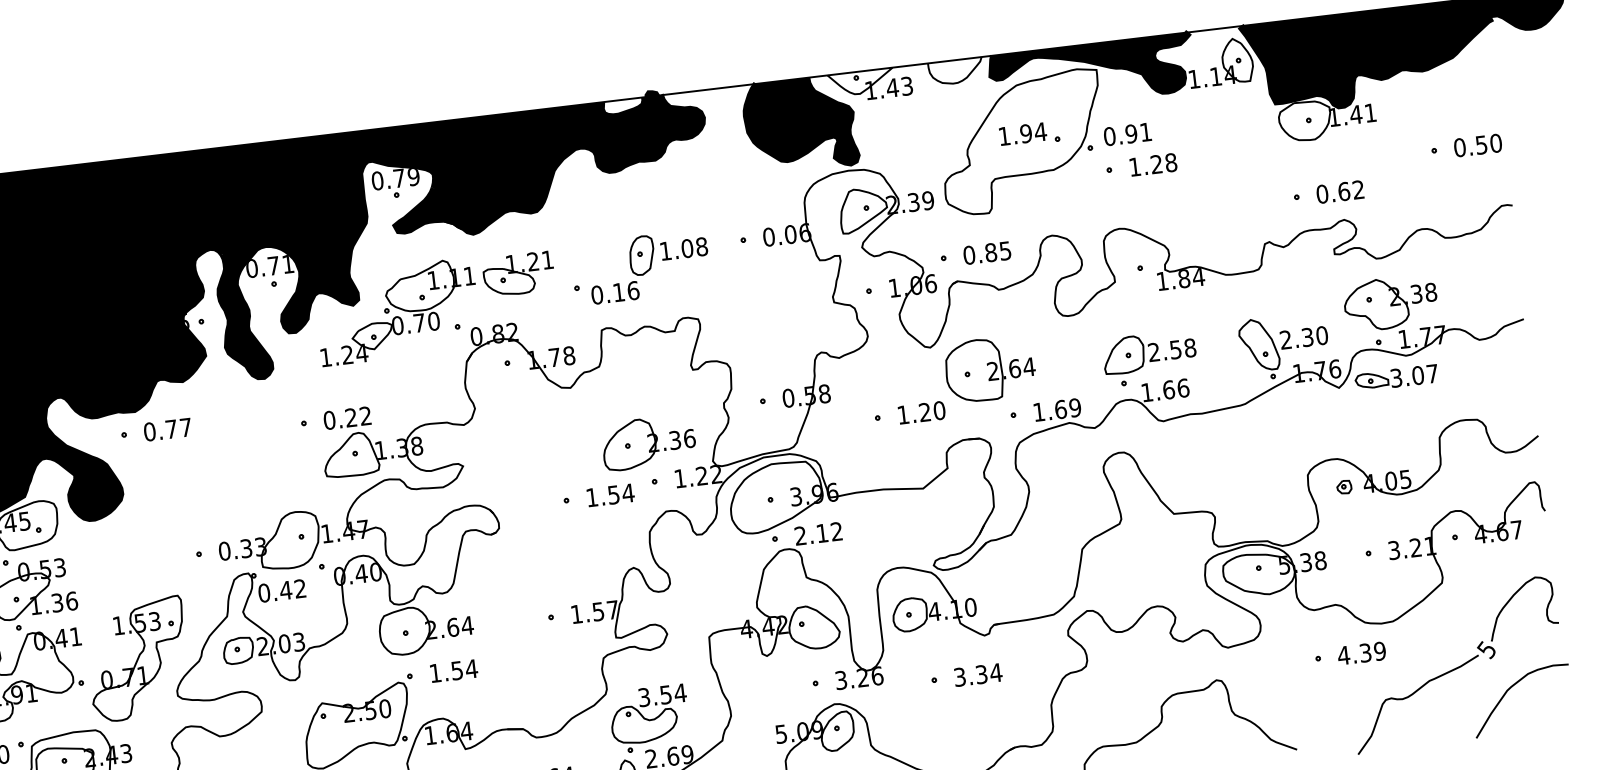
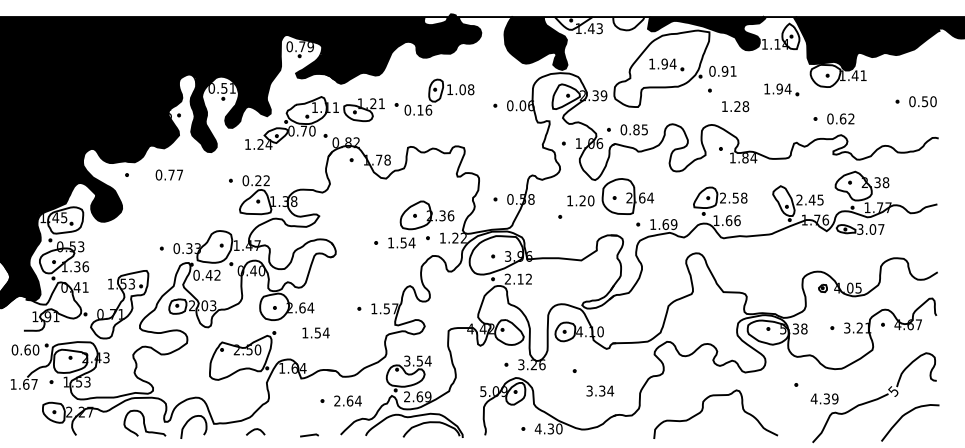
part: (1232, 153) -> (781, 89), added
text: (1153, 164) -> (735, 106), moved
part: (640, 265) -> (434, 96), moved
text: (273, 266) -> (224, 88), 0.71 -> 0.51
text: (1313, 335) -> (815, 199), 2.30 -> 2.45
text: (921, 412) -> (580, 200), moved
text: (166, 428) -> (168, 174), moved
text: (1361, 652) -> (824, 398), moved
text: (453, 670) -> (315, 332), moved
text: (978, 673) -> (600, 390), moved

